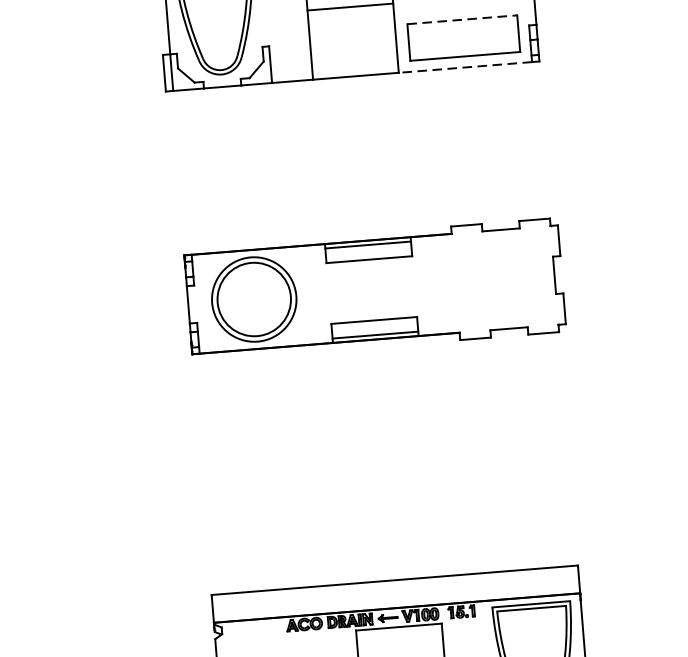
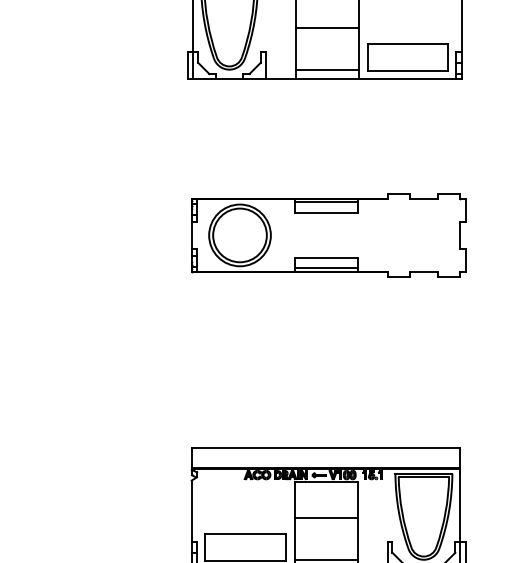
line: (463, 19) -> (408, 43), dashed -> solid
line: (354, 65) -> (326, 70), added
line: (465, 67) -> (407, 78), dashed -> solid

